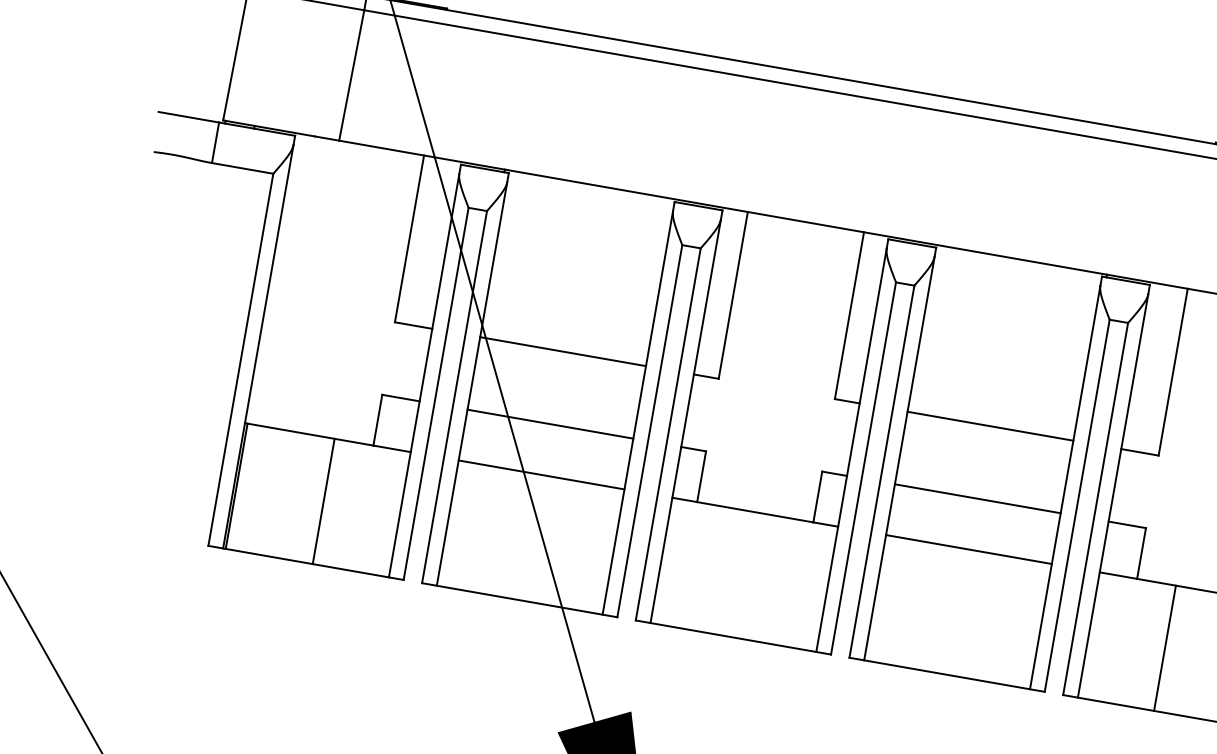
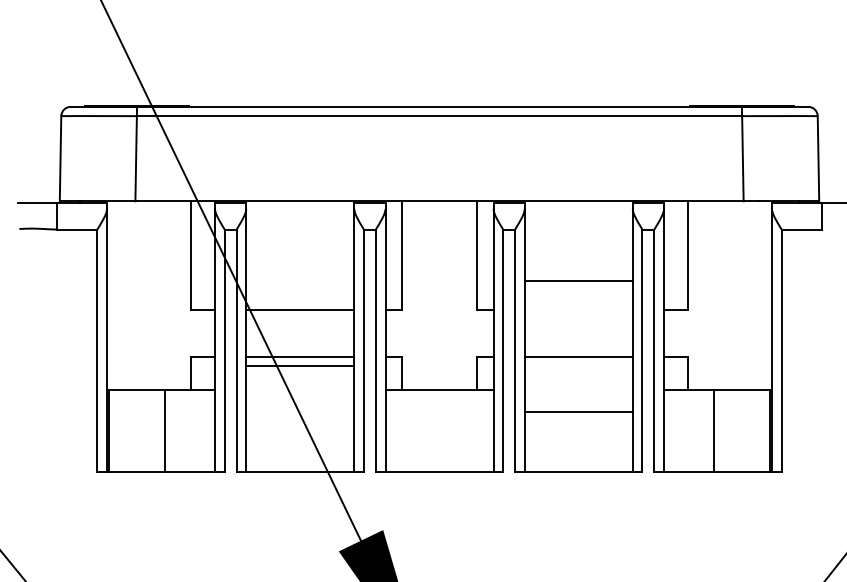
line: (989, 426) -> (578, 281), moved
line: (541, 475) -> (300, 366), moved
line: (968, 549) -> (578, 412), moved

